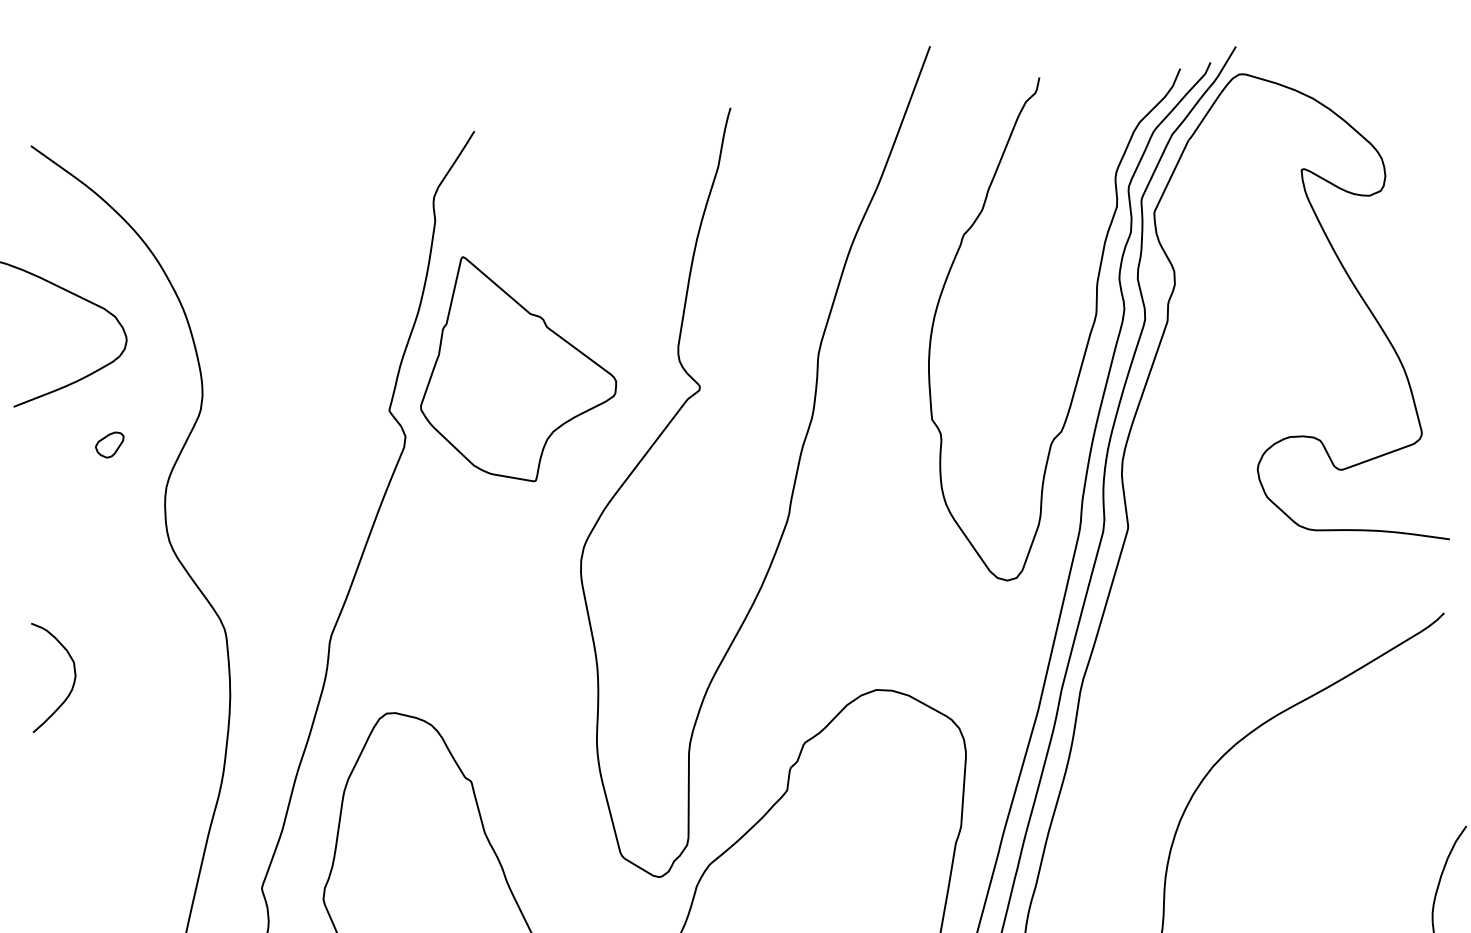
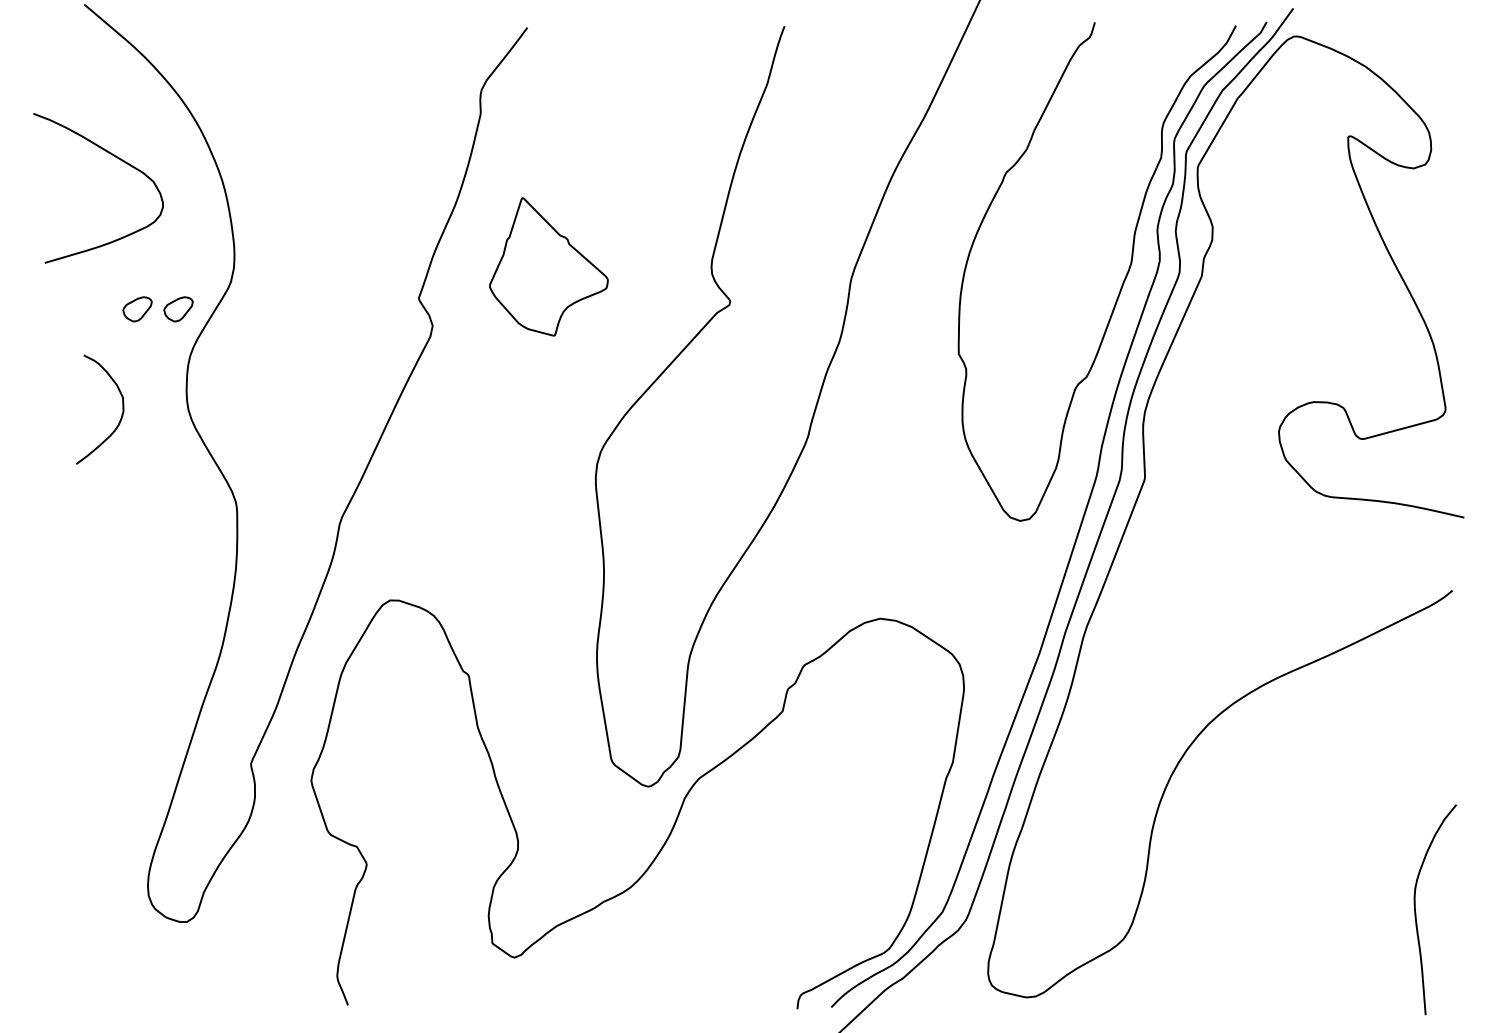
part: (515, 367) -> (548, 266), size x0.6
part: (150, 441) -> (178, 309), added
curve: (73, 682) -> (120, 417), moved

